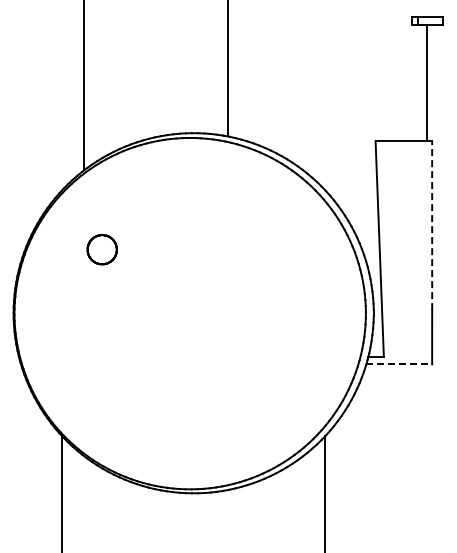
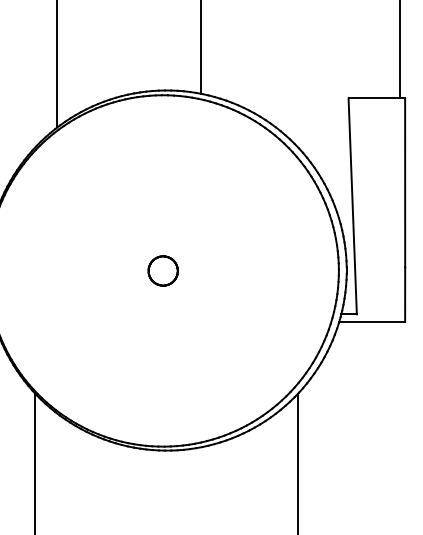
line: (432, 225) -> (405, 182), dashed -> solid
part: (101, 249) -> (162, 270), moved
line: (399, 364) -> (372, 321), dashed -> solid

